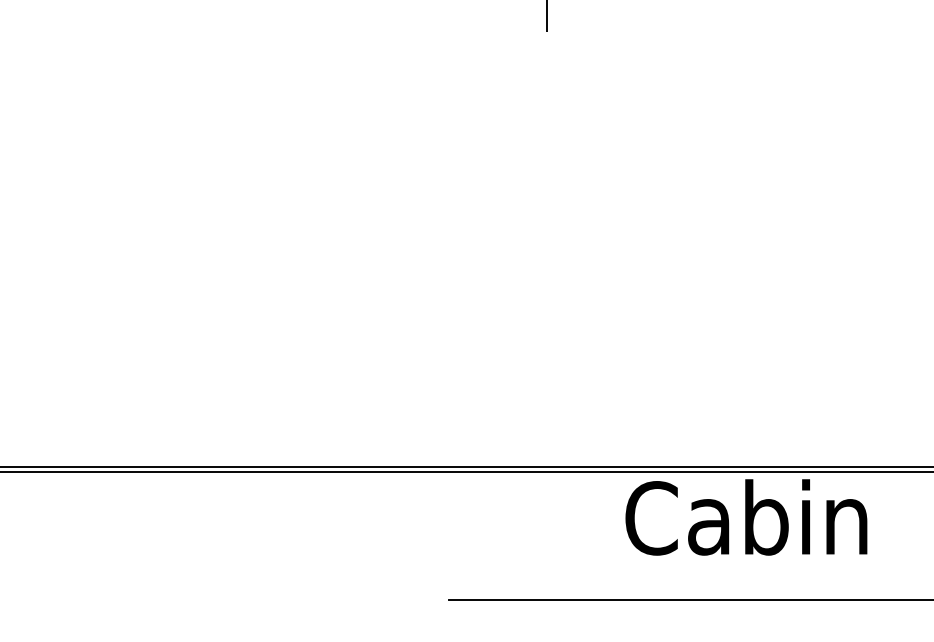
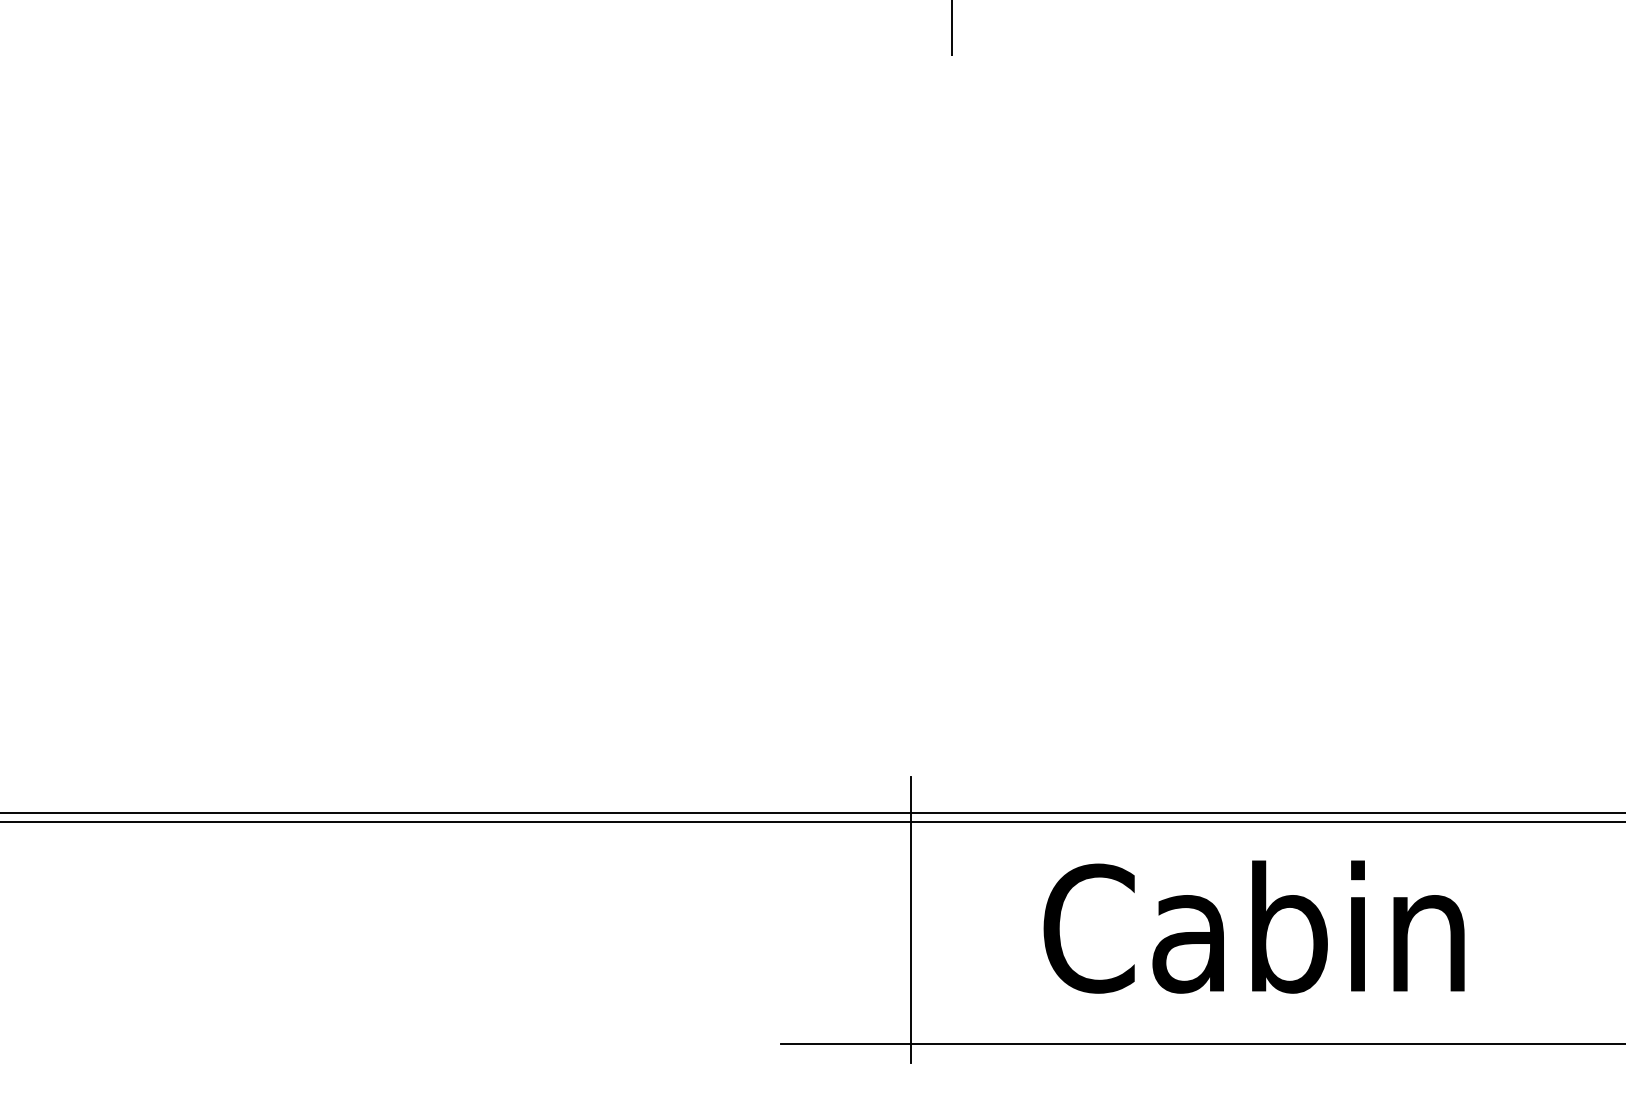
text: (746, 517) -> (1254, 927), moved
line: (523, 528) -> (911, 920), added

